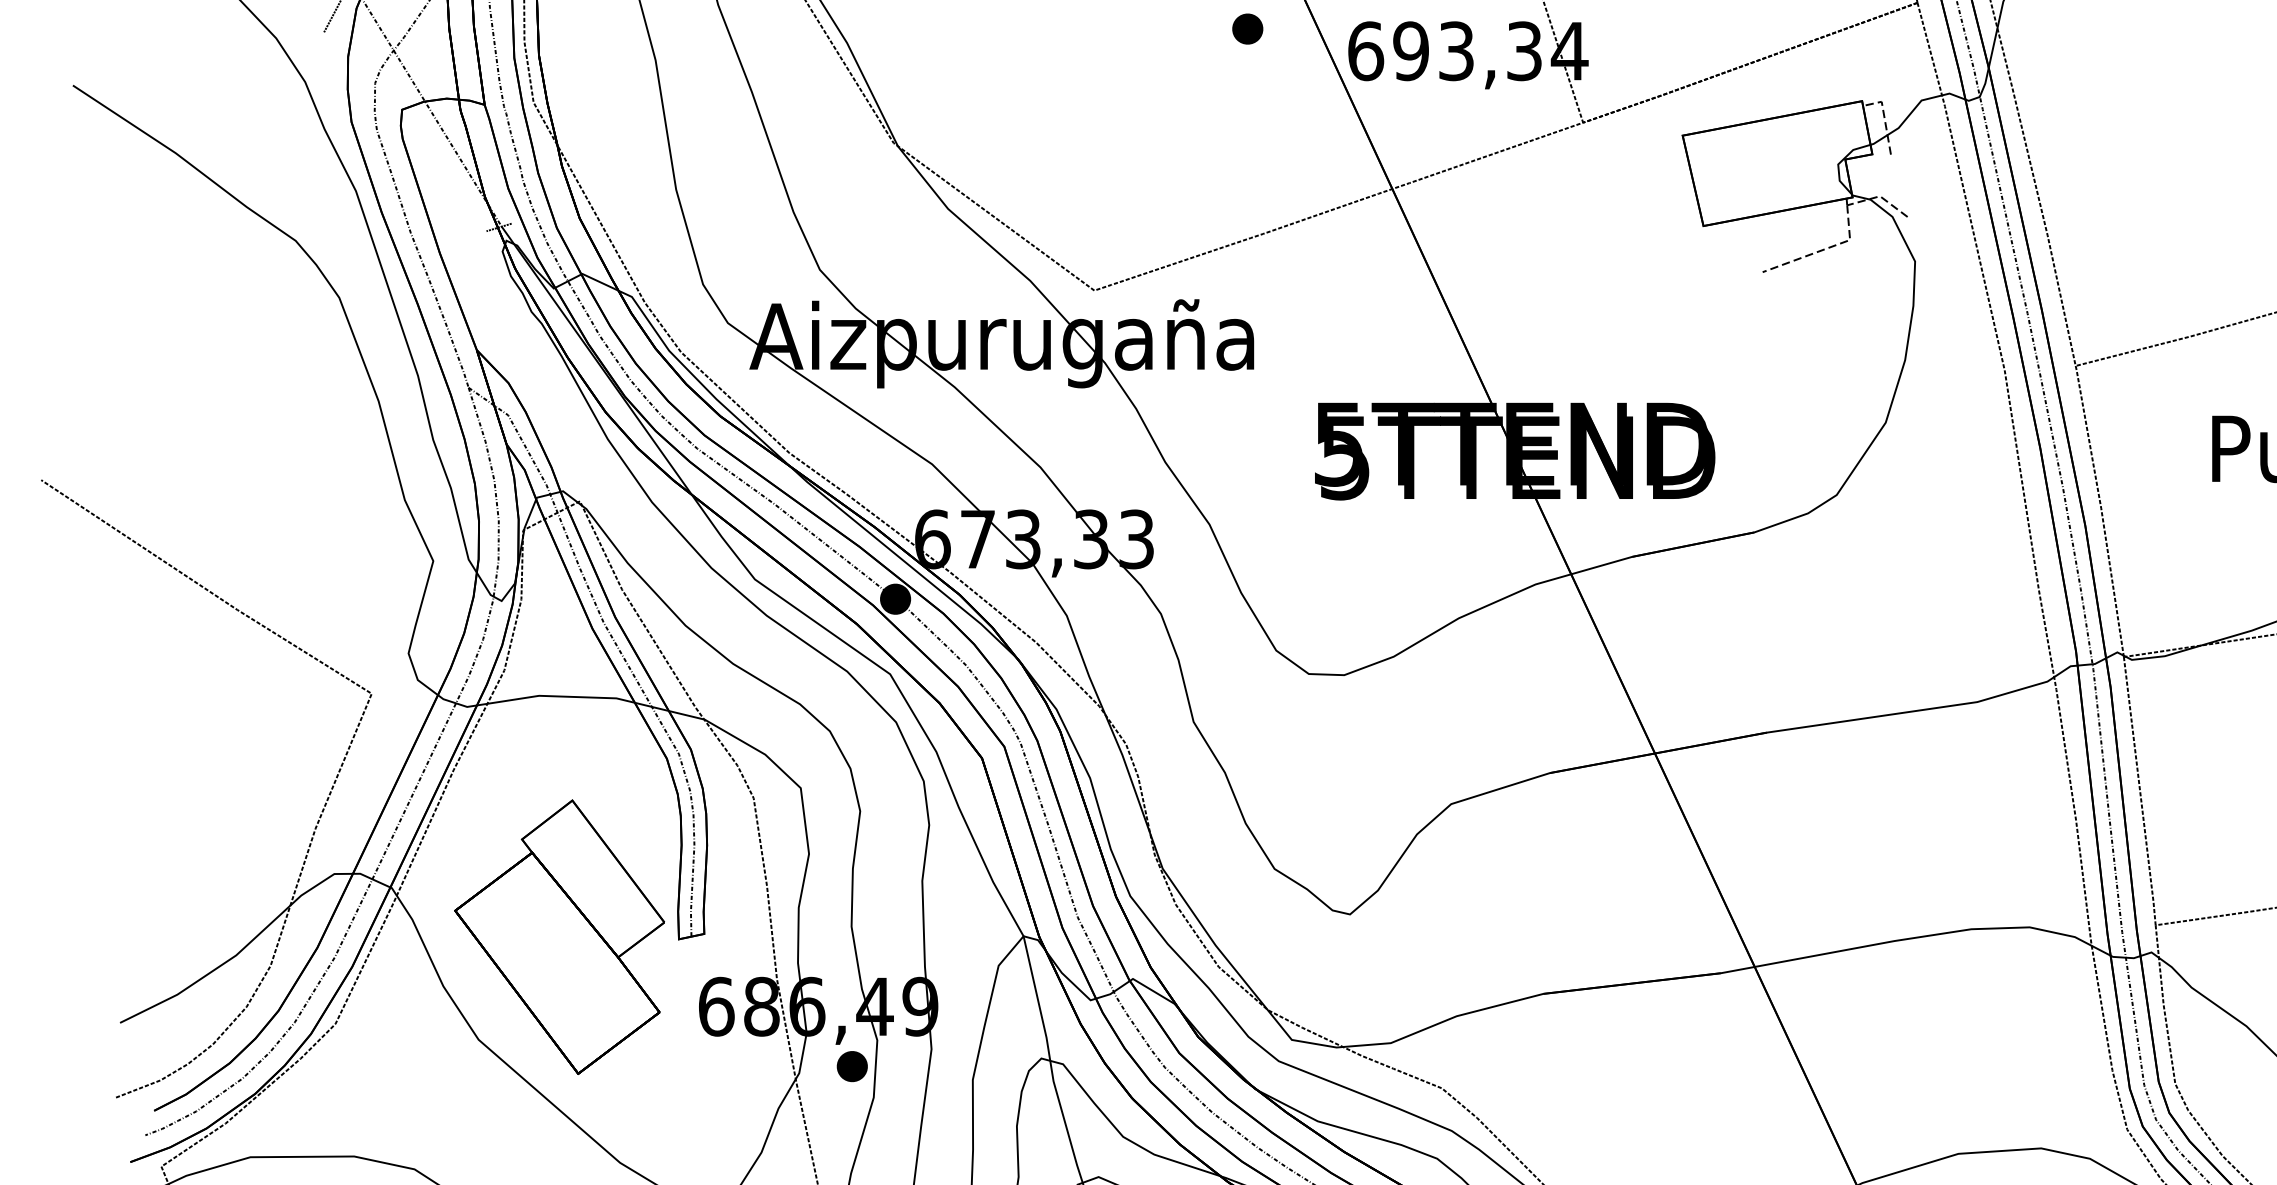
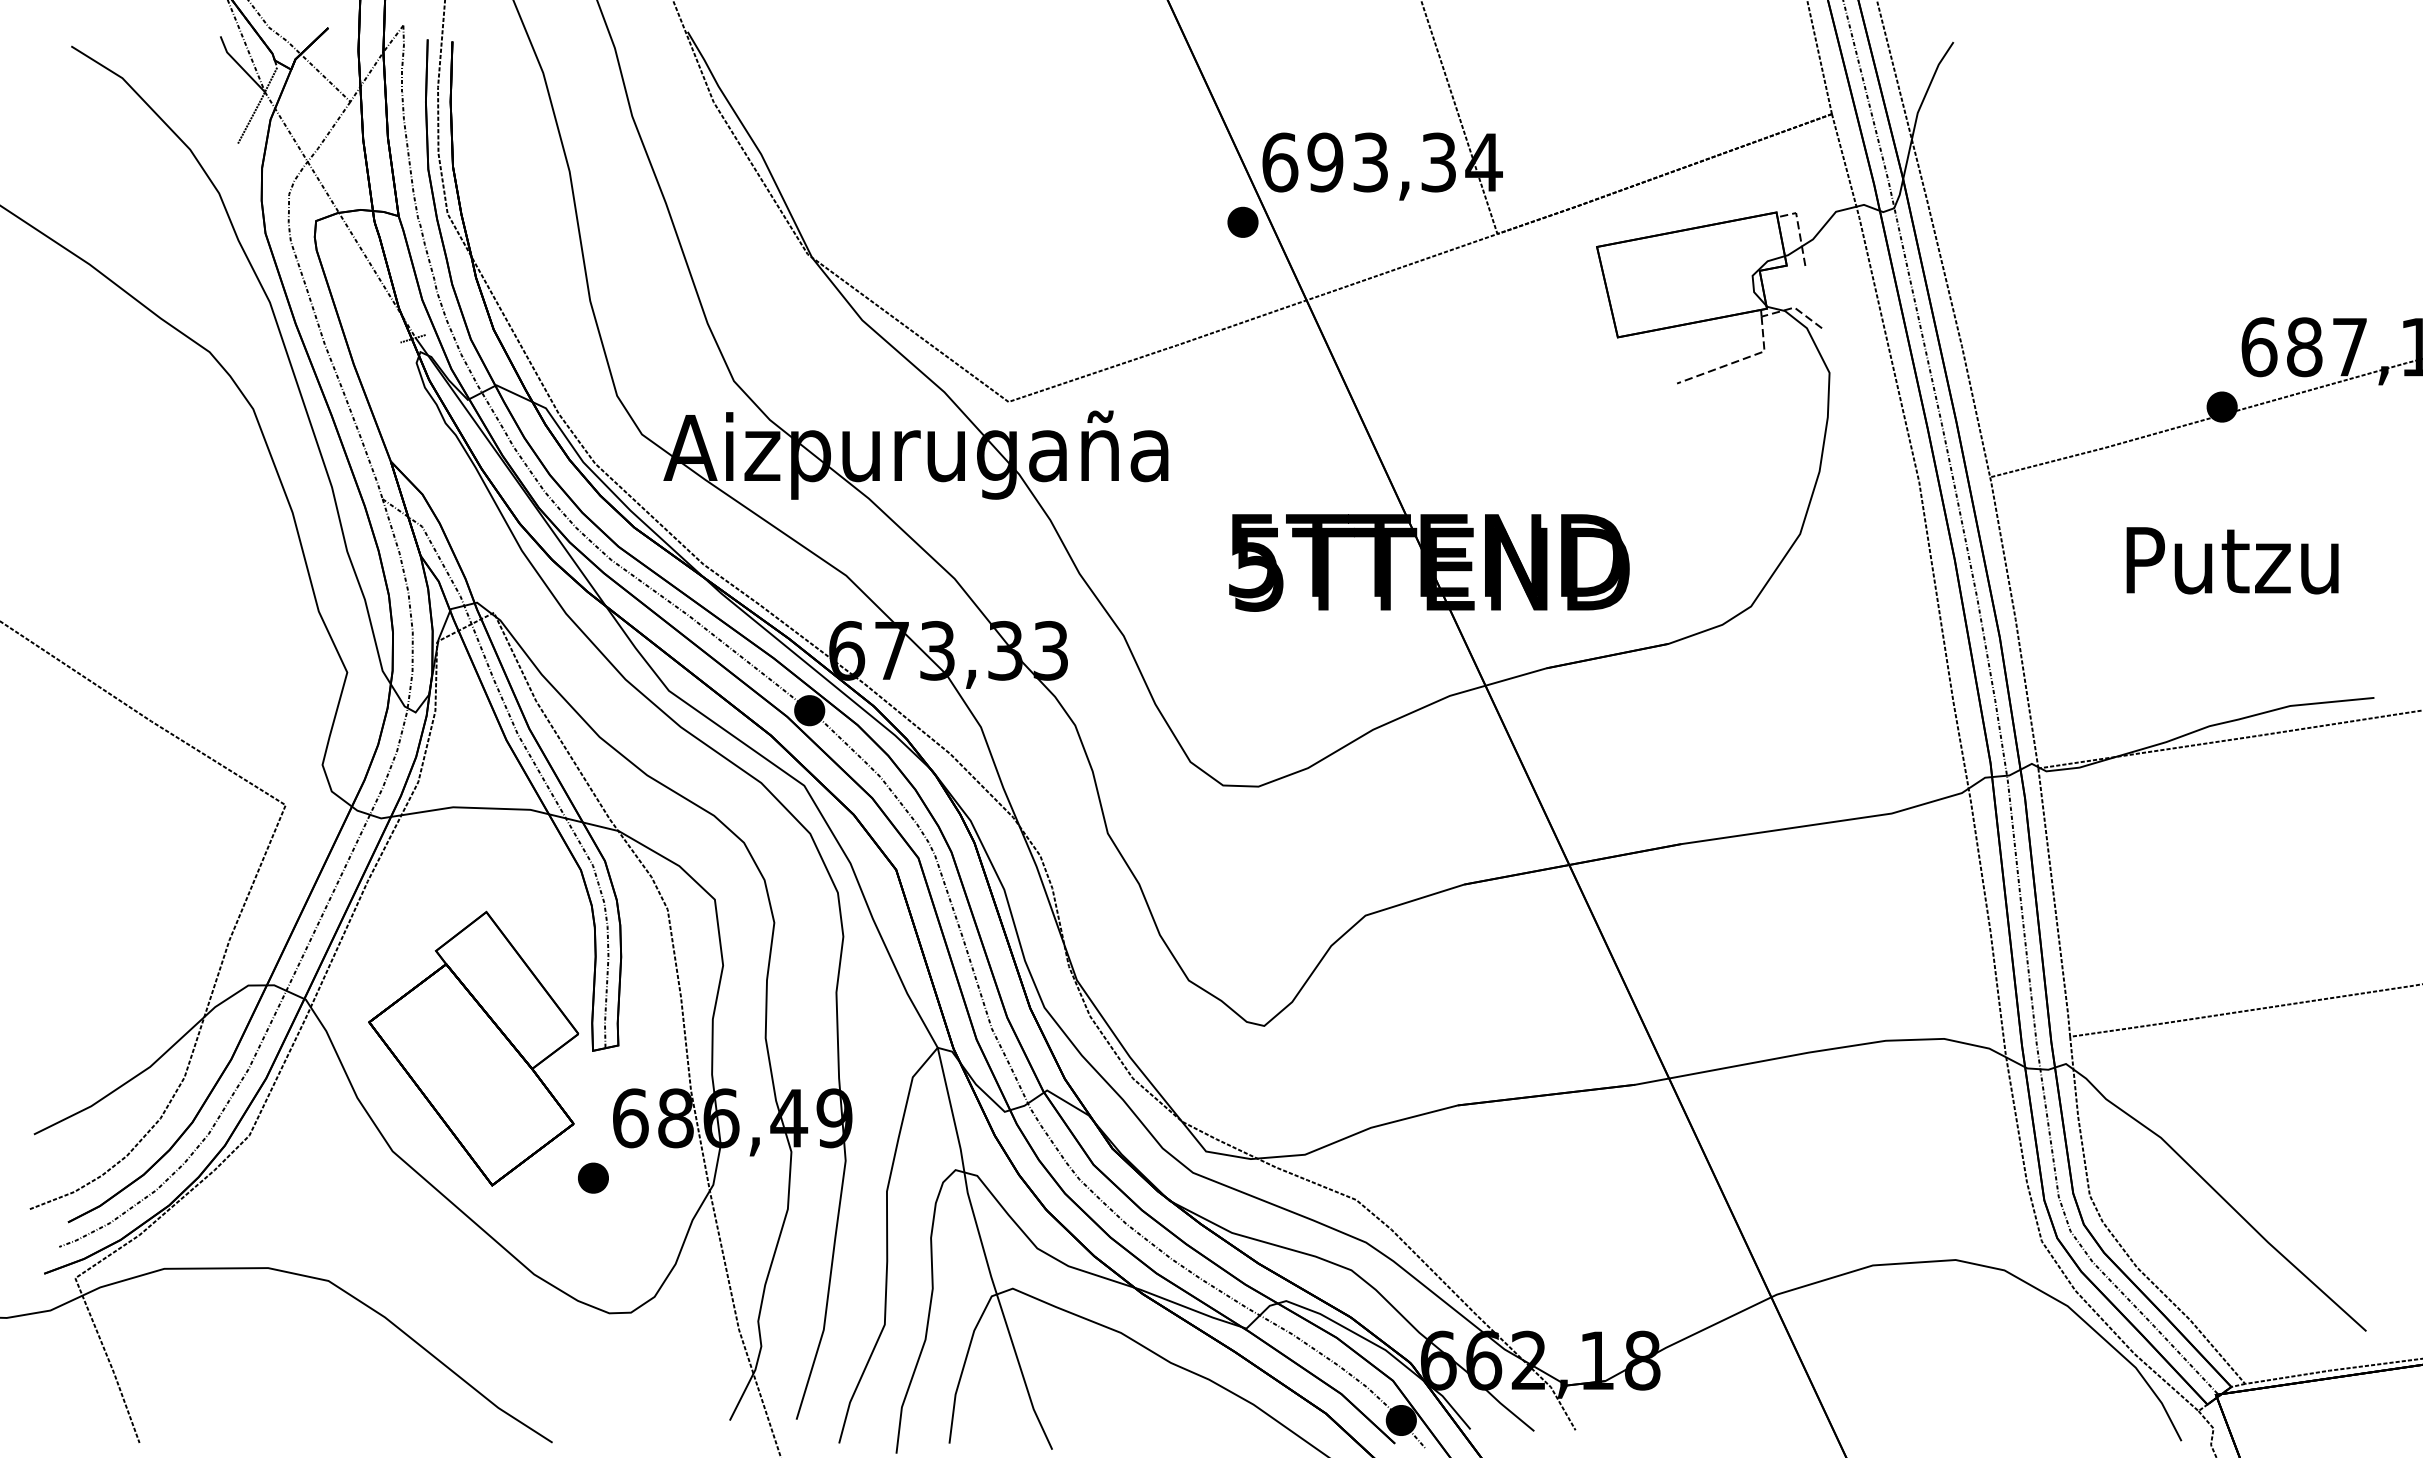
part: (1247, 28) -> (1242, 221), moved
part: (852, 1065) -> (593, 1177), moved

